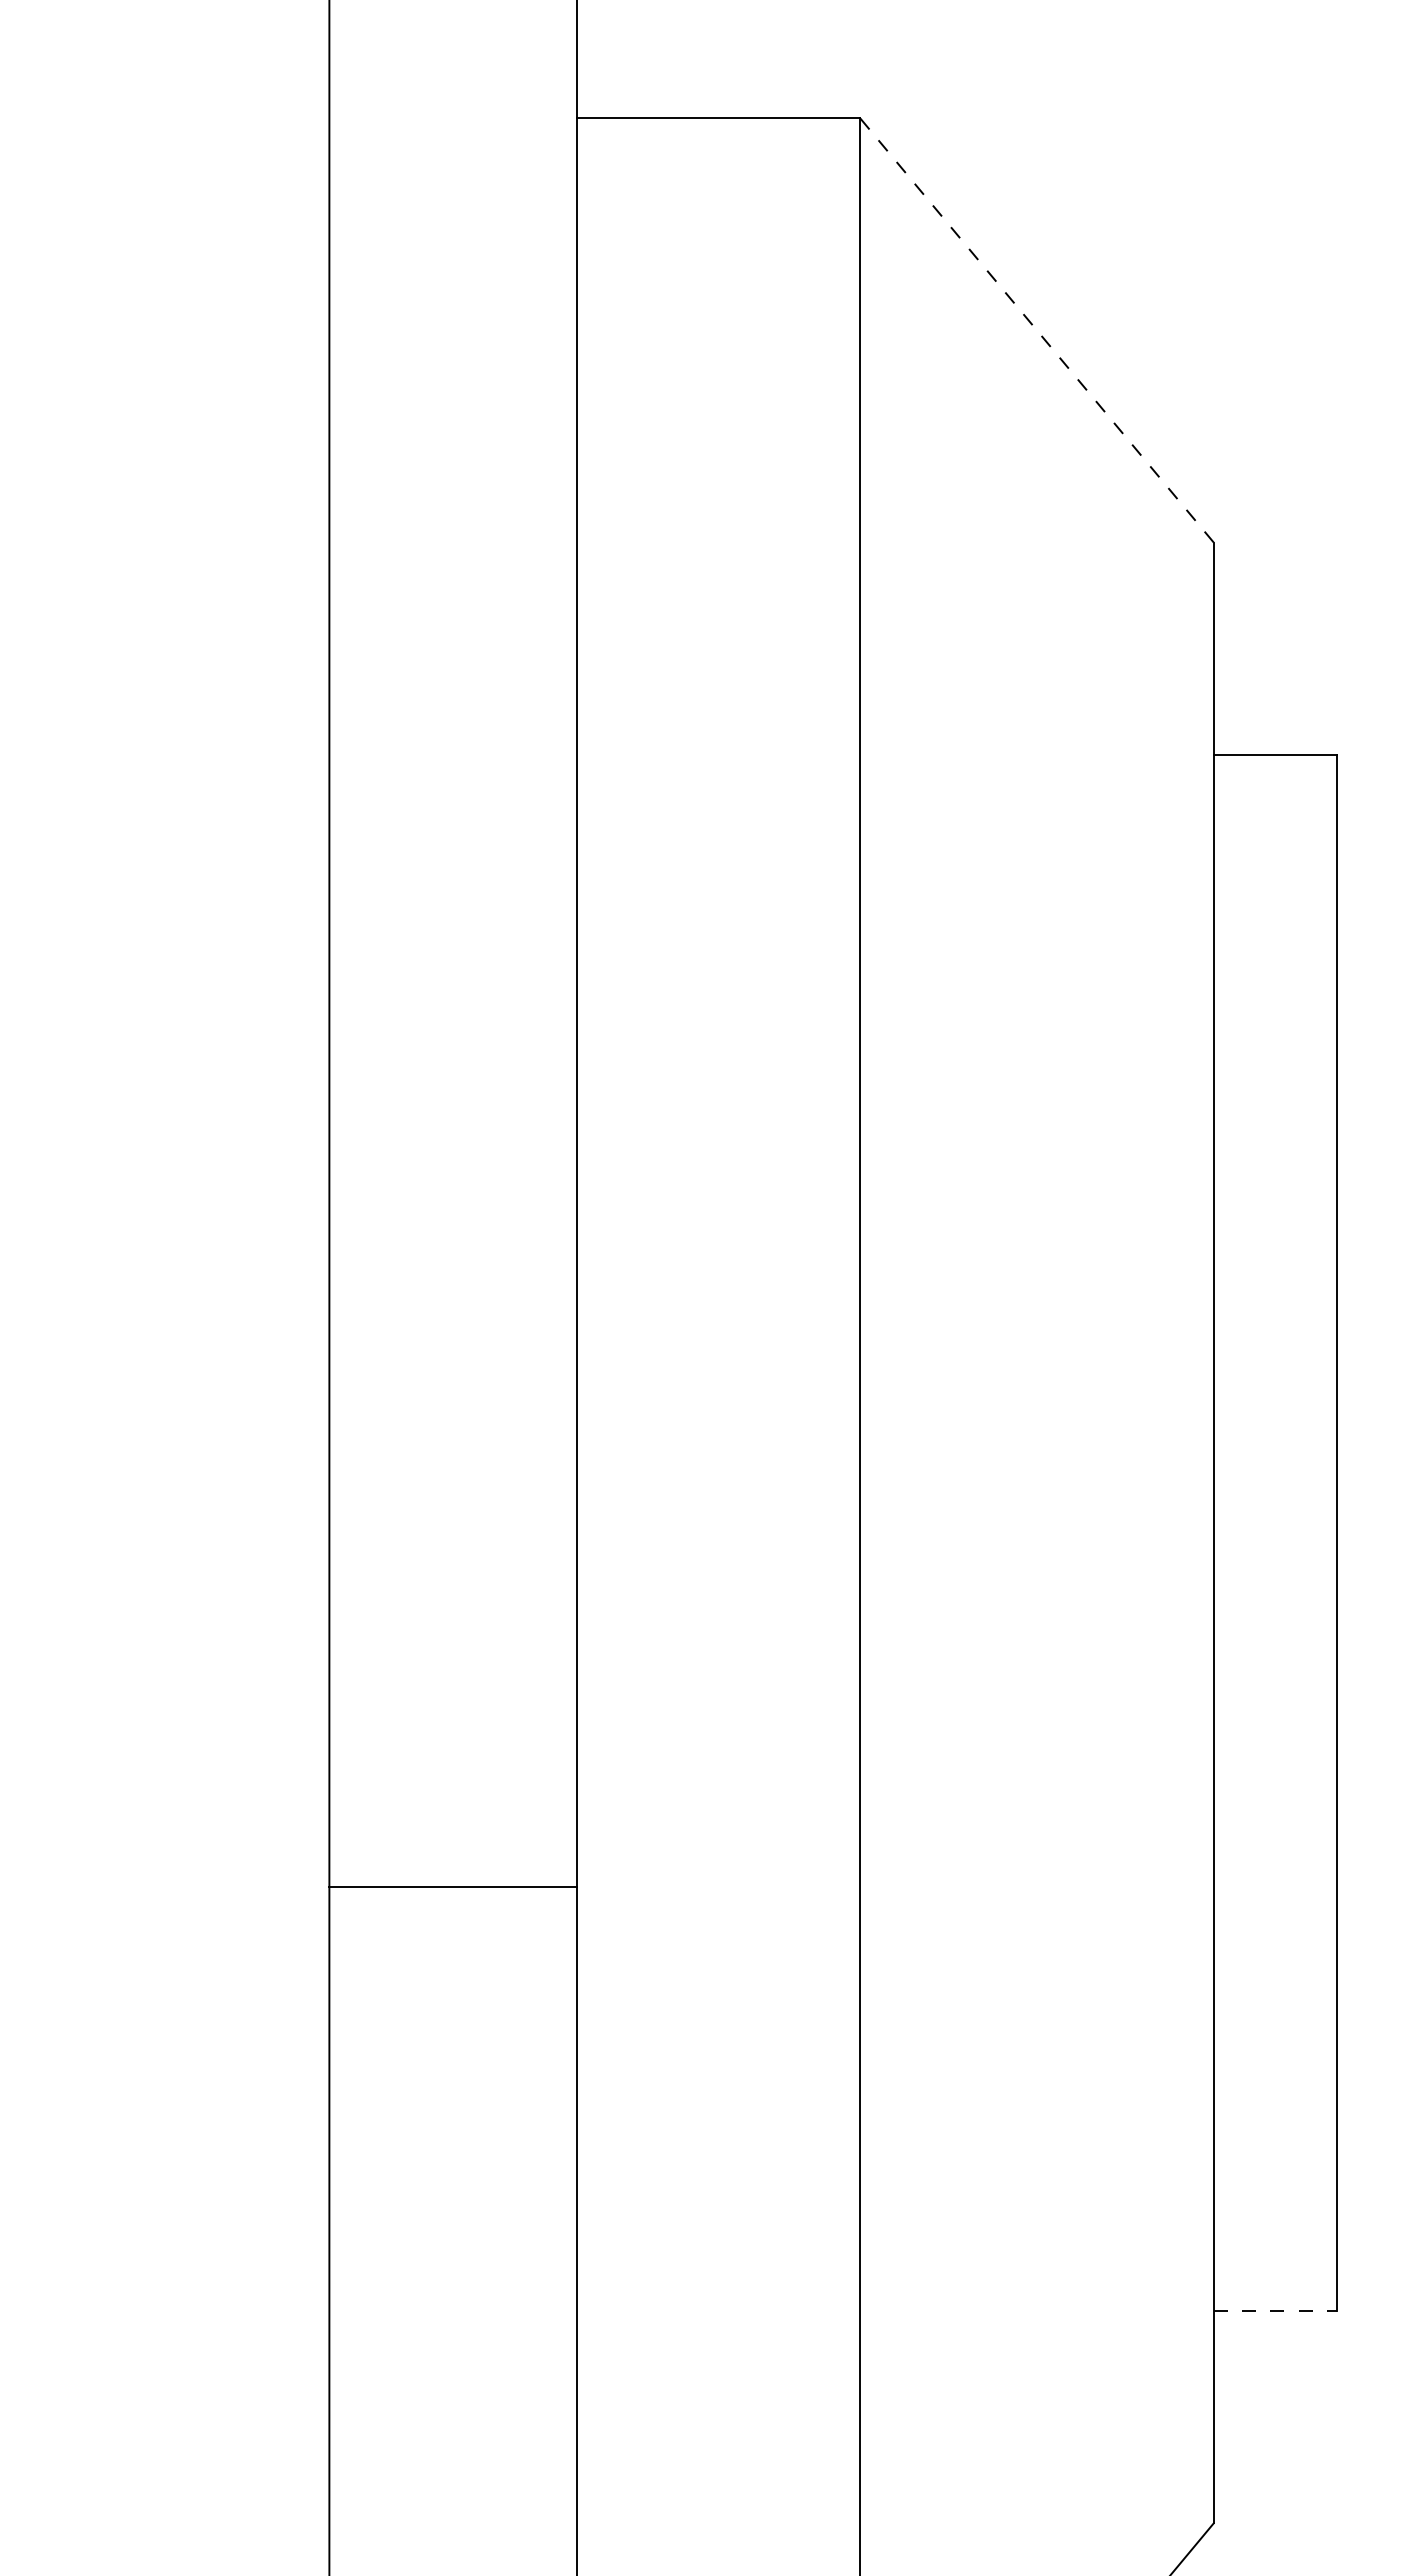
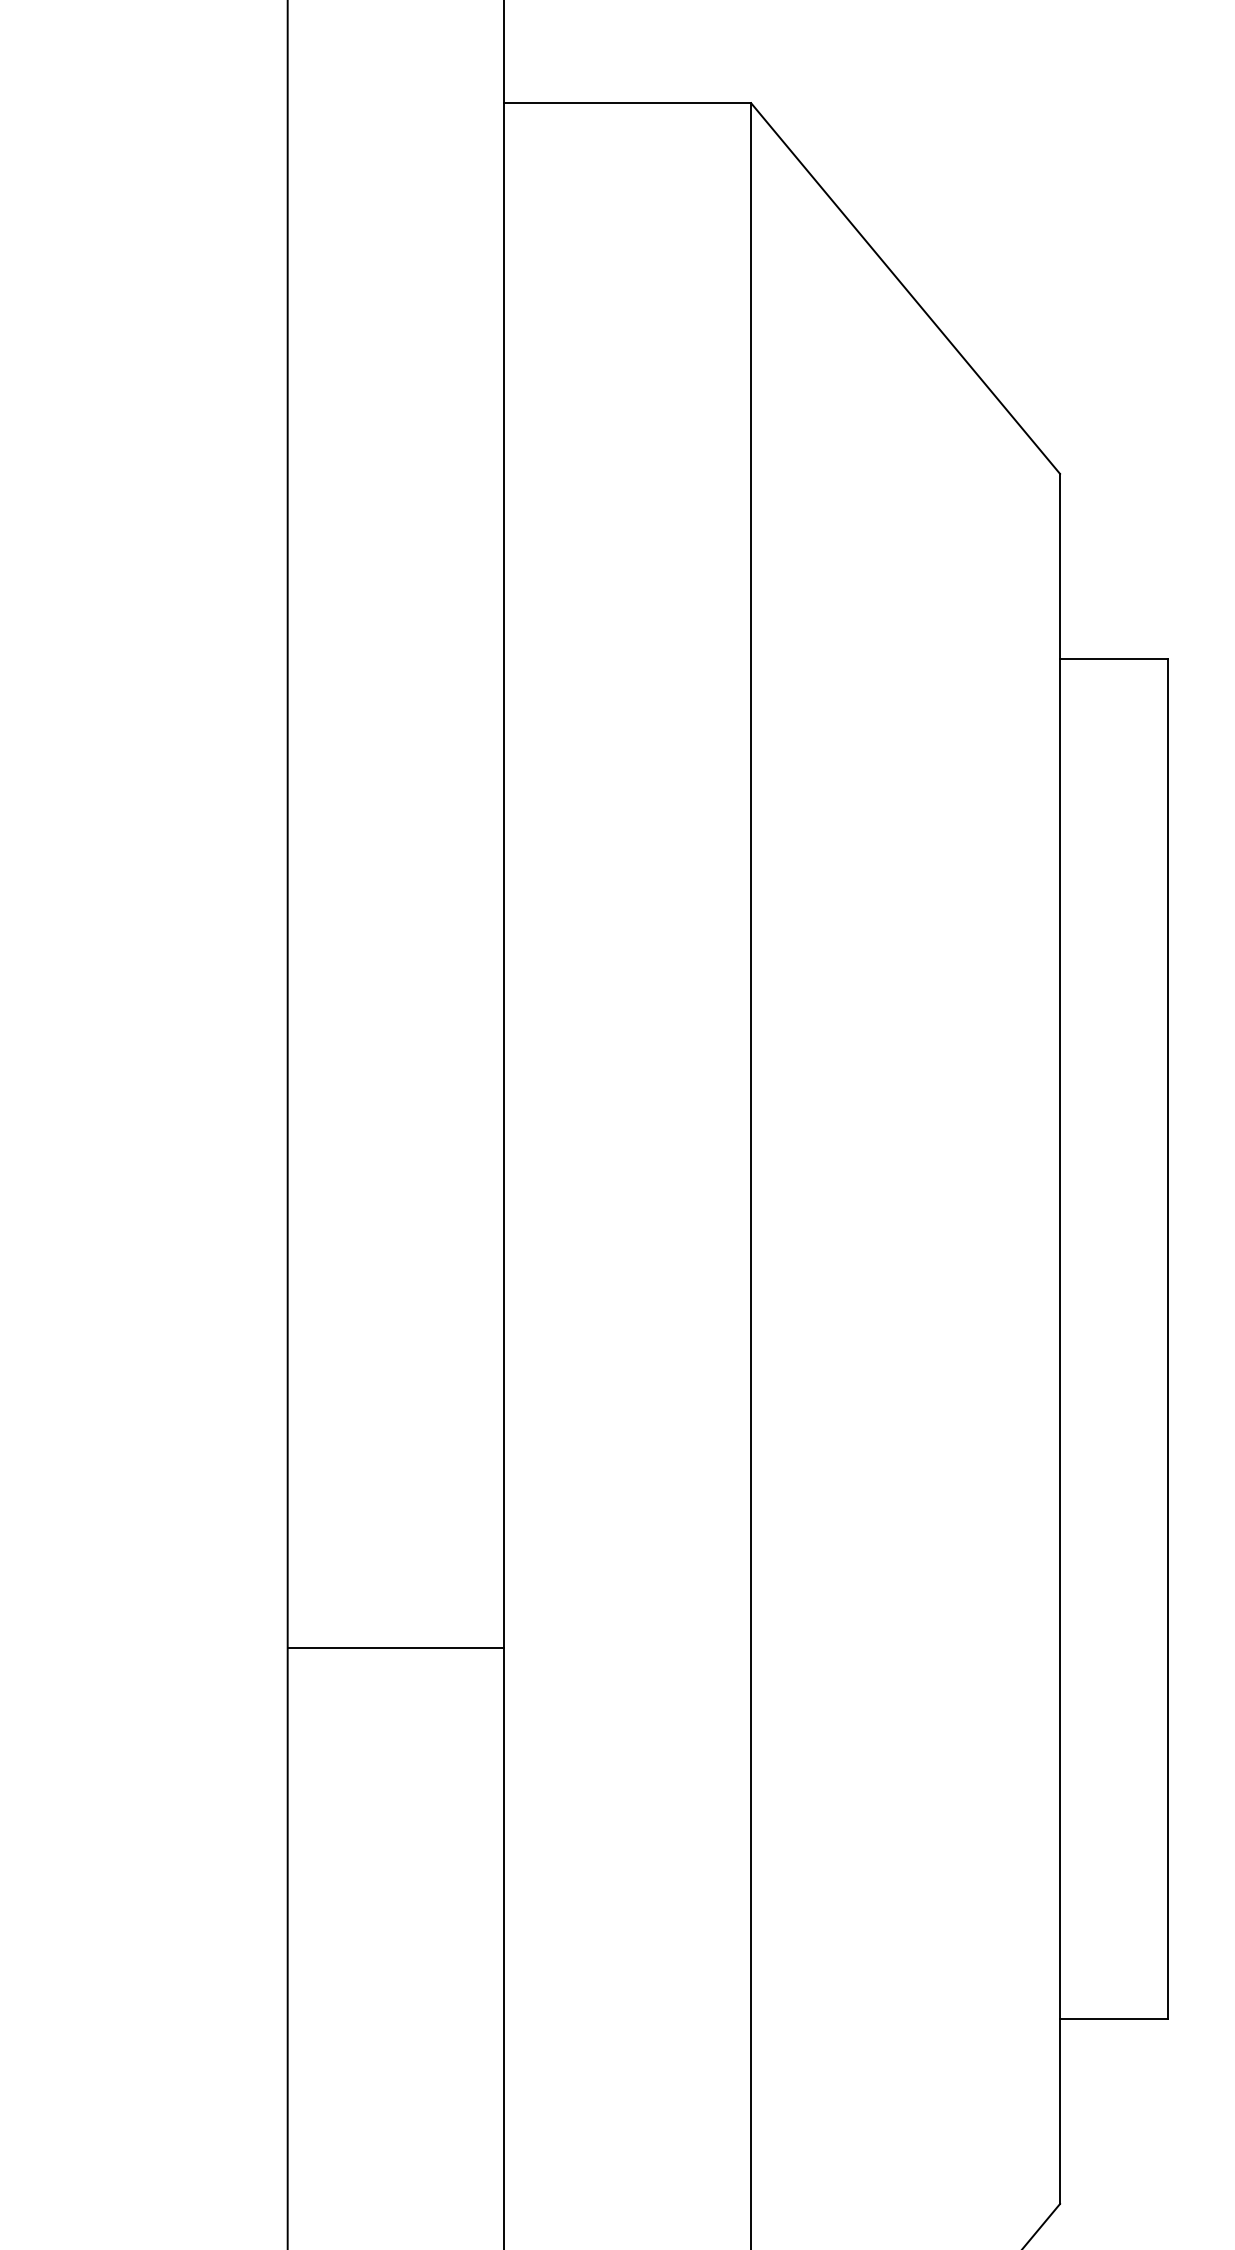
line: (1036, 329) -> (905, 287), dashed -> solid
line: (1275, 2311) -> (1114, 2018), dashed -> solid

